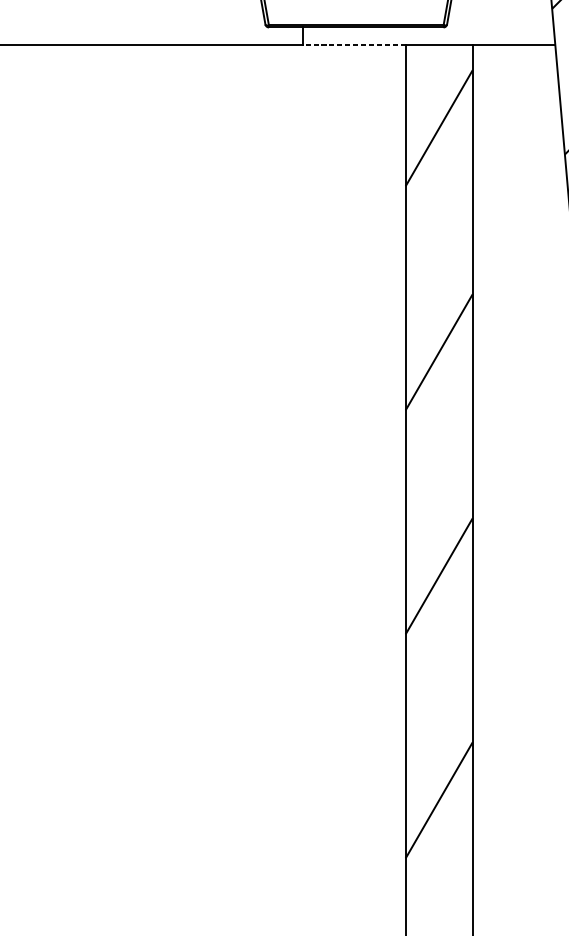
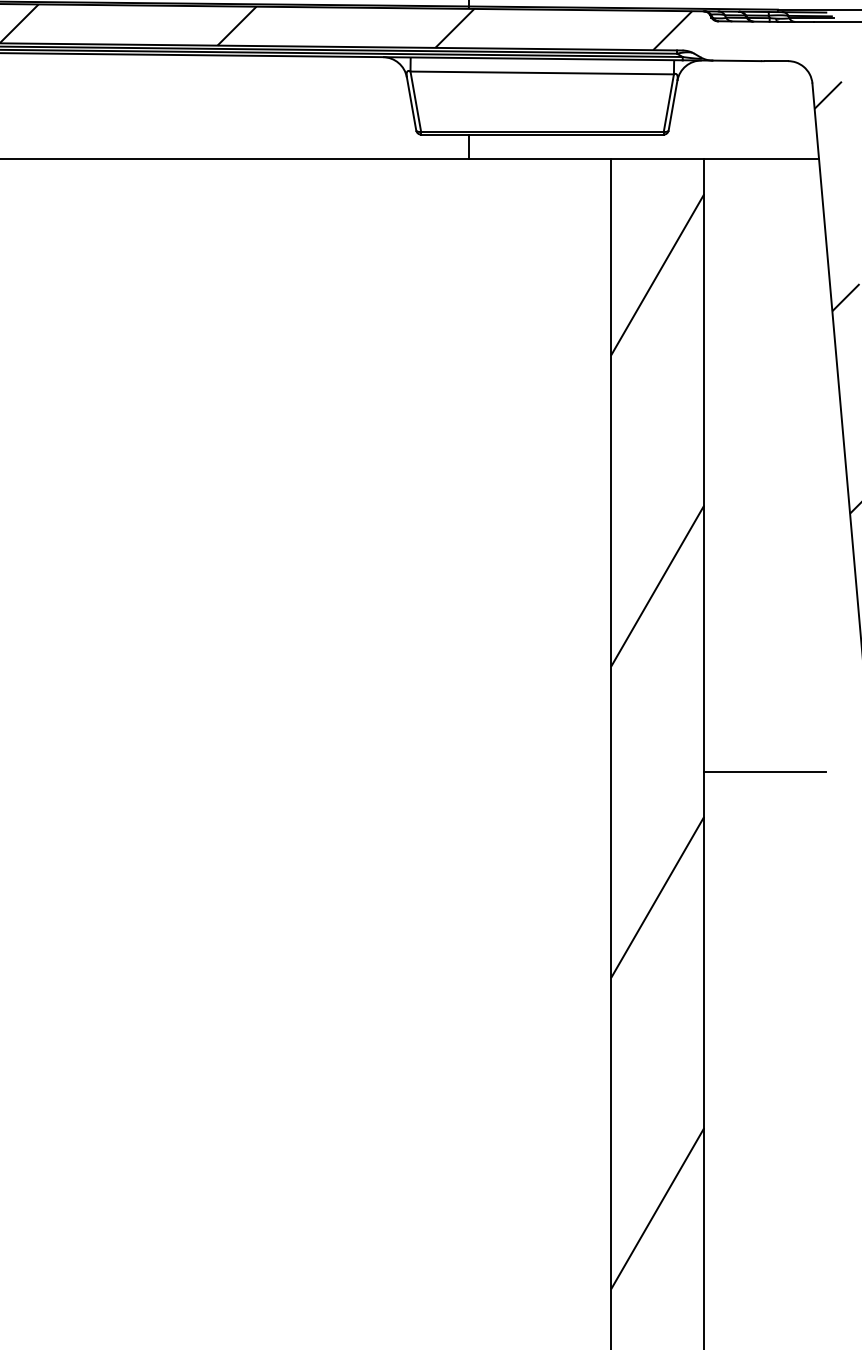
line: (354, 45) -> (539, 159), dashed -> solid
line: (516, 485) -> (765, 771), added

